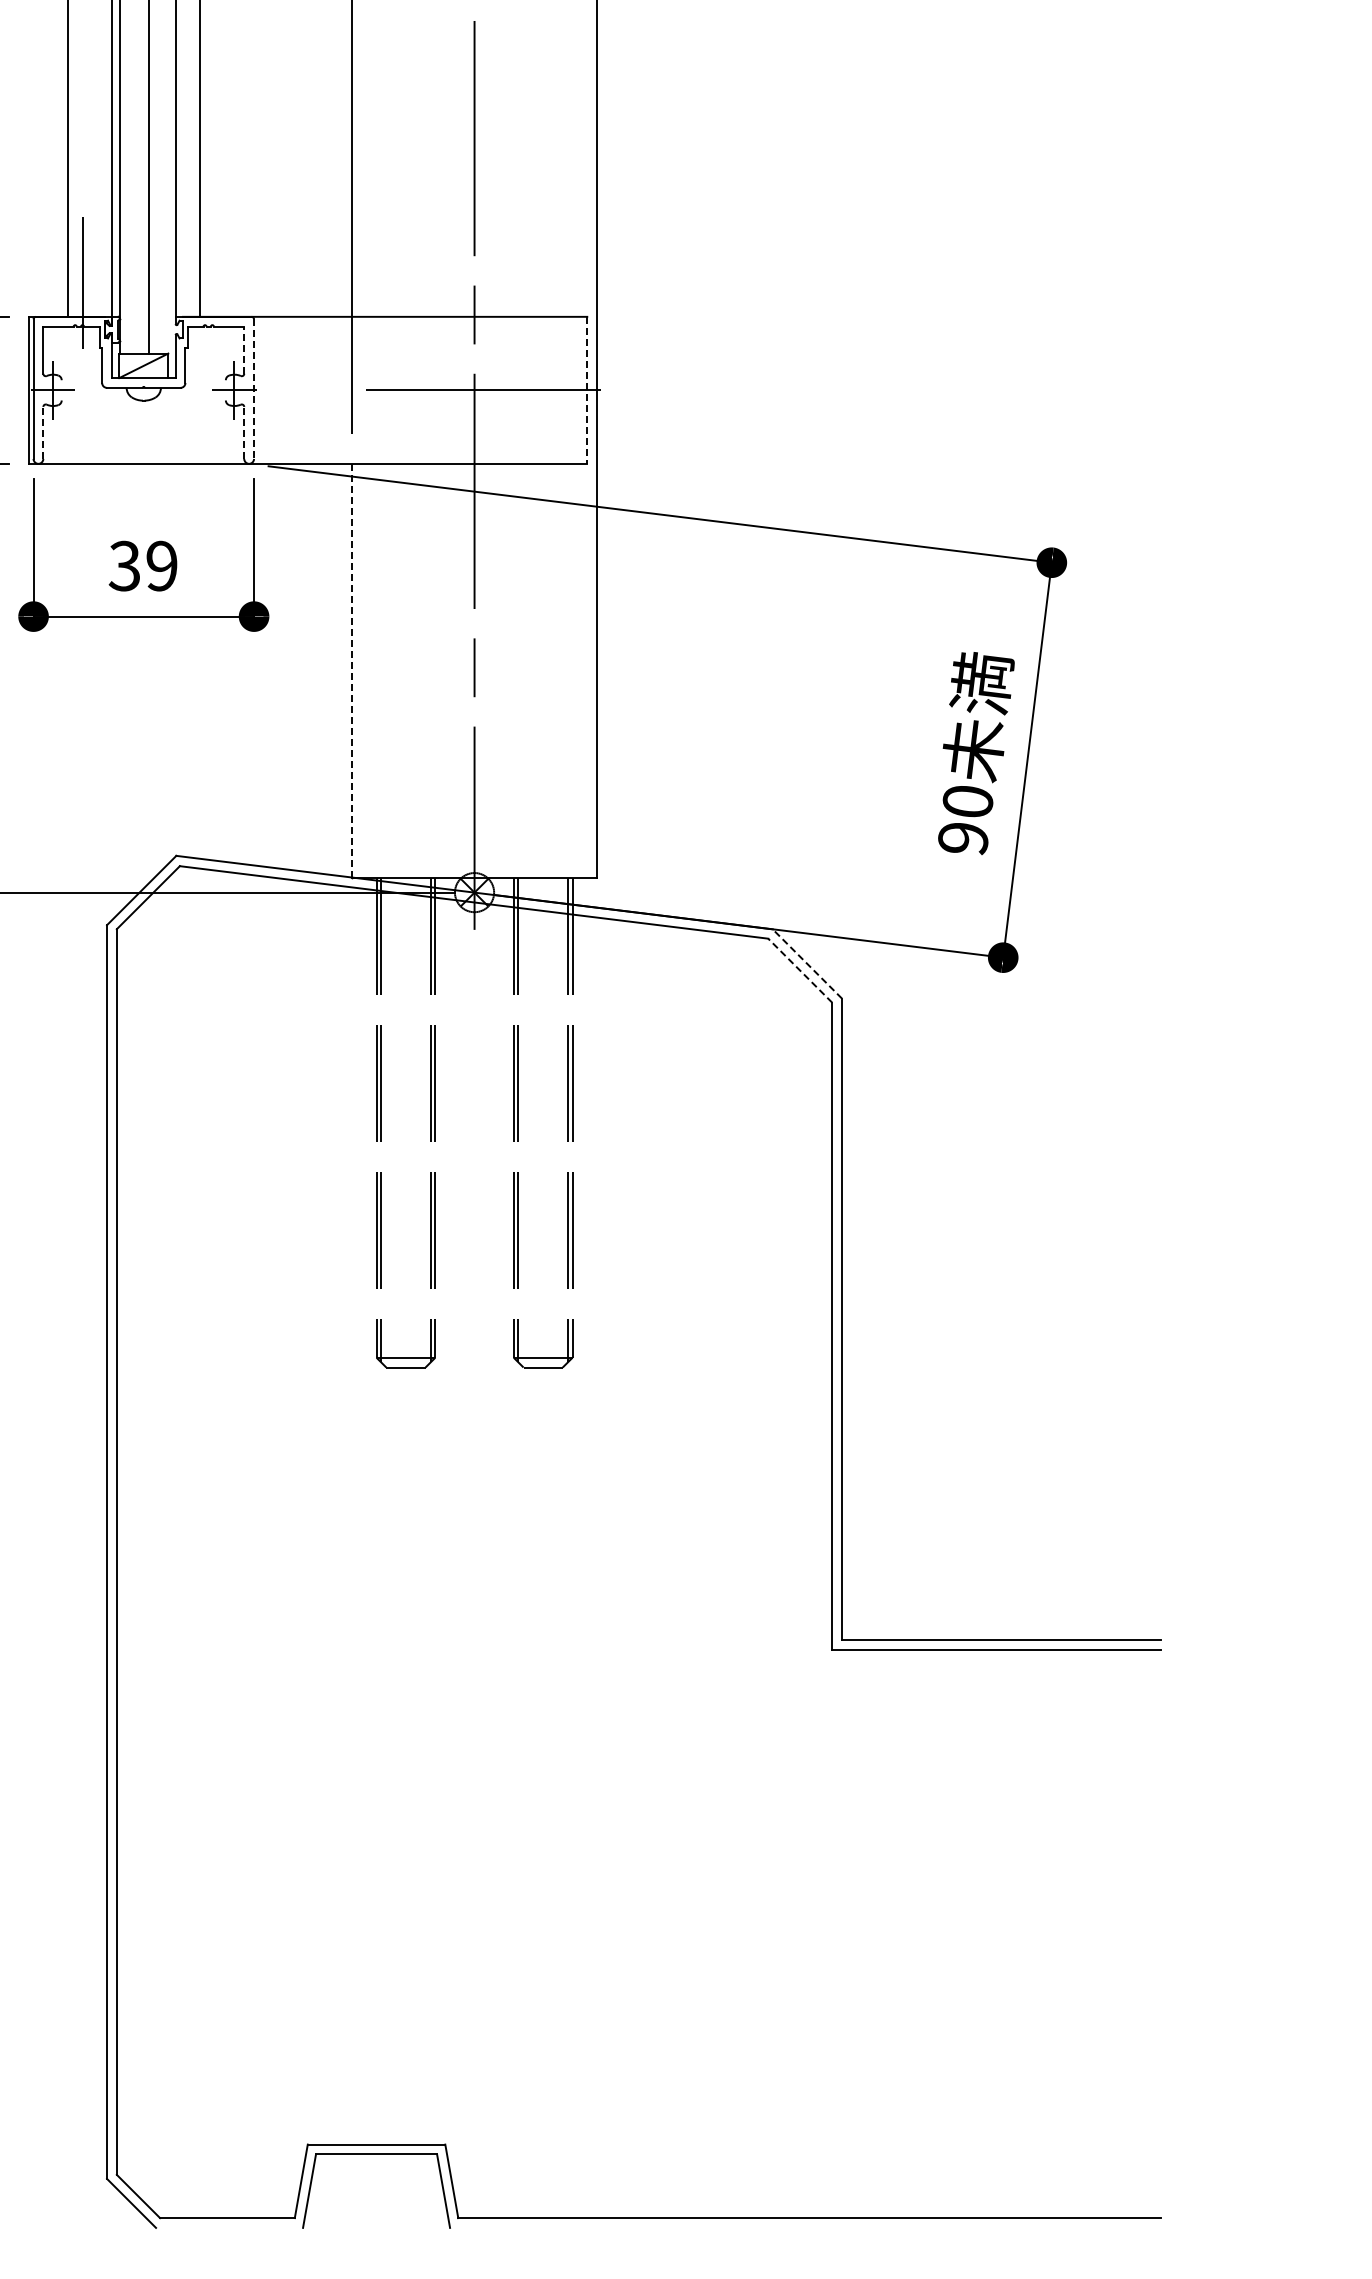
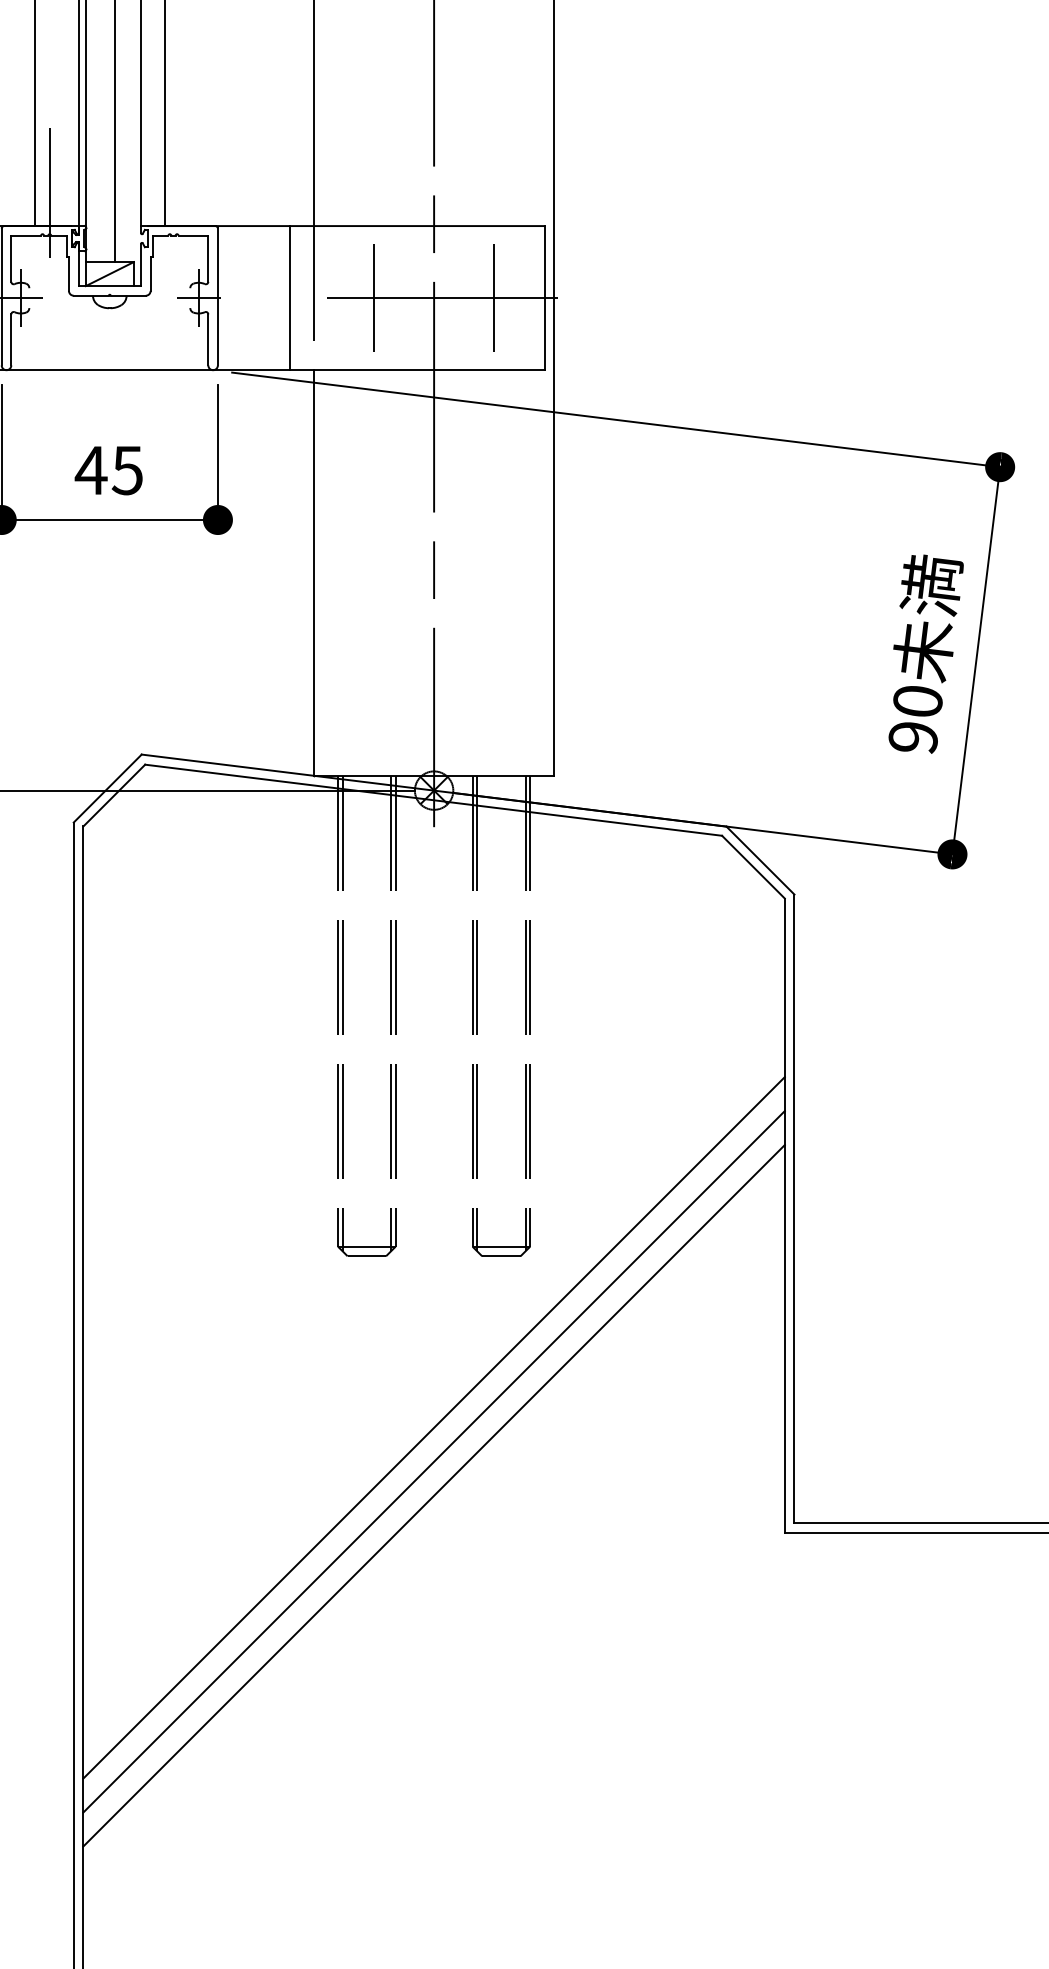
line: (244, 350) -> (208, 259), dashed -> solid
line: (254, 389) -> (218, 297), dashed -> solid
line: (327, 389) -> (289, 297), added
line: (413, 390) -> (374, 298), added
line: (535, 390) -> (493, 298), added
line: (587, 390) -> (544, 298), dashed -> solid
line: (43, 432) -> (11, 339), dashed -> solid
line: (244, 432) -> (208, 339), dashed -> solid
text: (142, 565) -> (108, 469), 39 -> 45
line: (352, 670) -> (314, 572), dashed -> solid
line: (807, 964) -> (760, 861), dashed -> solid
line: (799, 970) -> (752, 866), dashed -> solid
line: (474, 1542) -> (434, 1427), added
line: (474, 1576) -> (434, 1461), added
line: (474, 1611) -> (434, 1495), added

